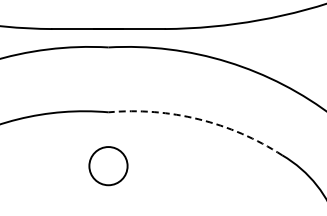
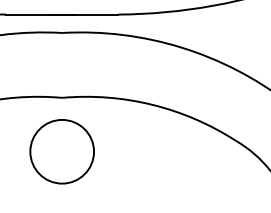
arc: (198, 119) -> (152, 105), dashed -> solid
circle: (108, 165) -> (62, 151), size x1.67

